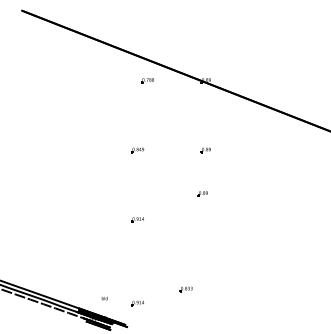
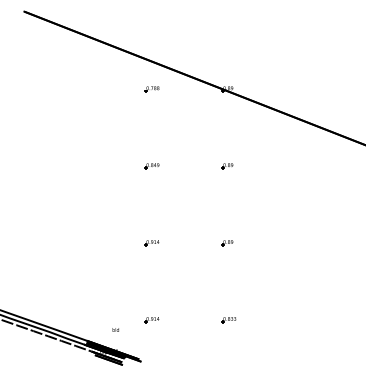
part: (147, 80) -> (152, 88), moved
part: (202, 193) -> (227, 242), moved
part: (185, 289) -> (228, 319), moved
part: (137, 303) -> (152, 319), moved

